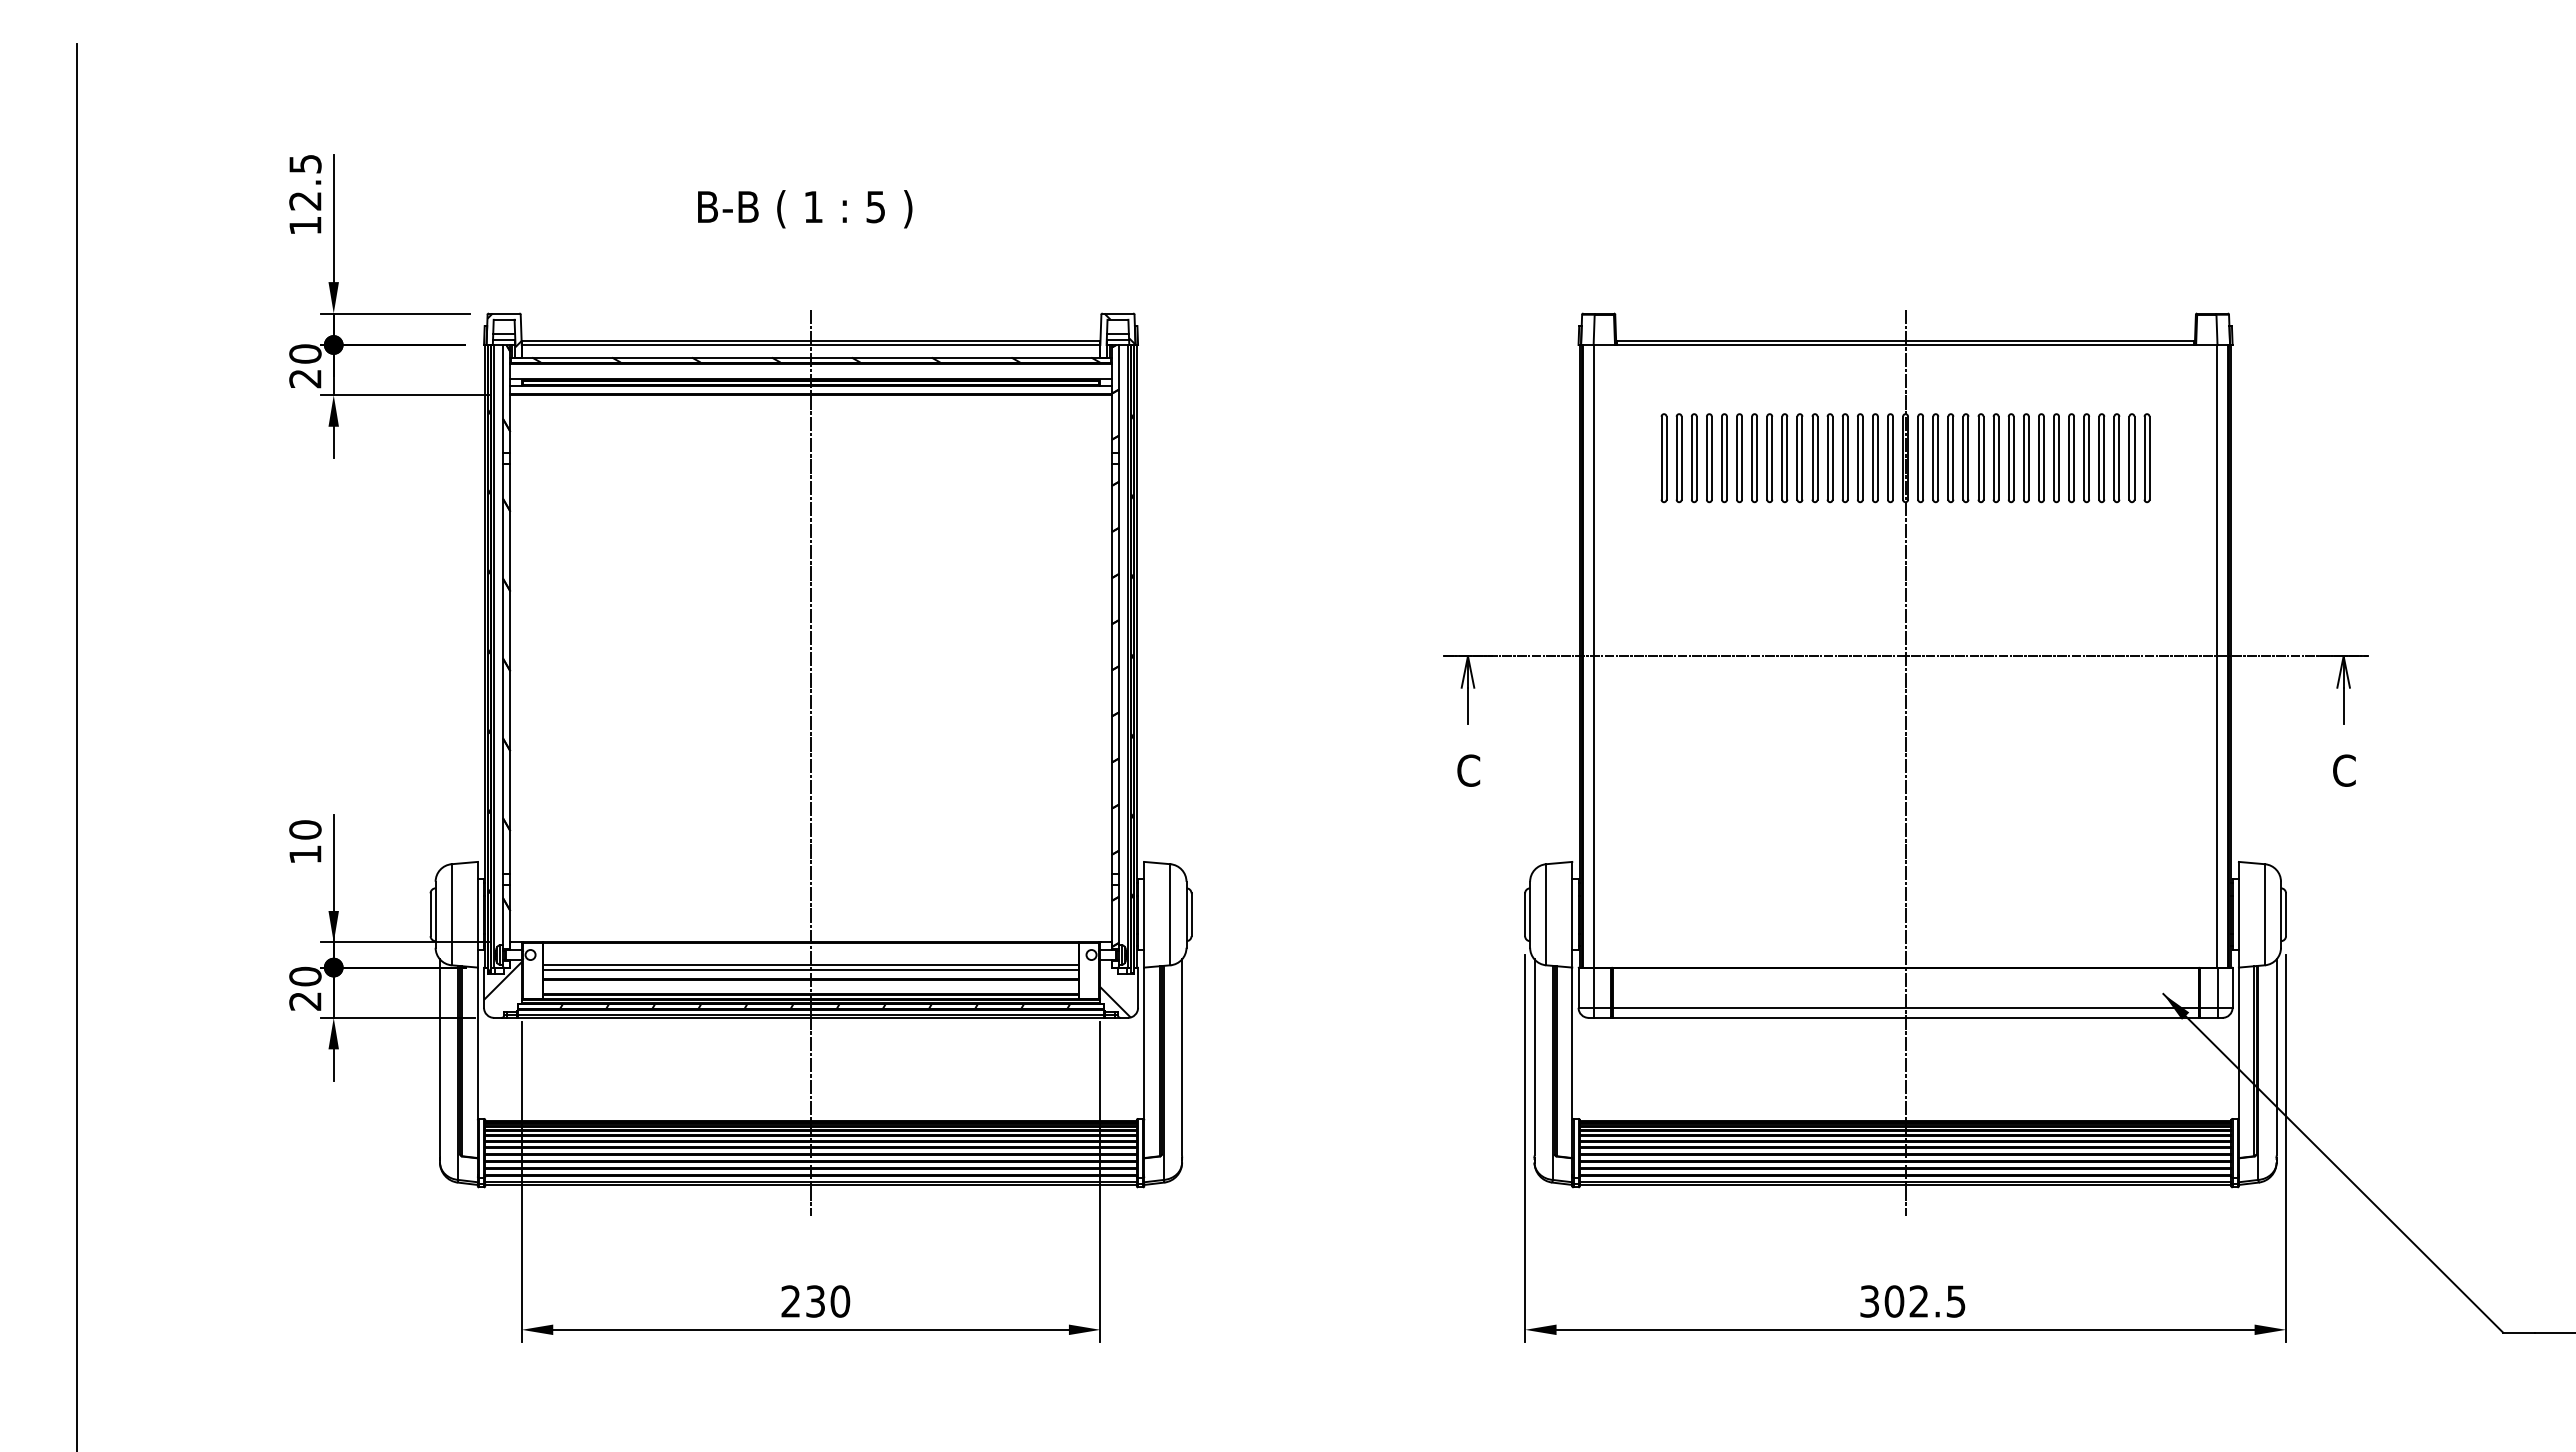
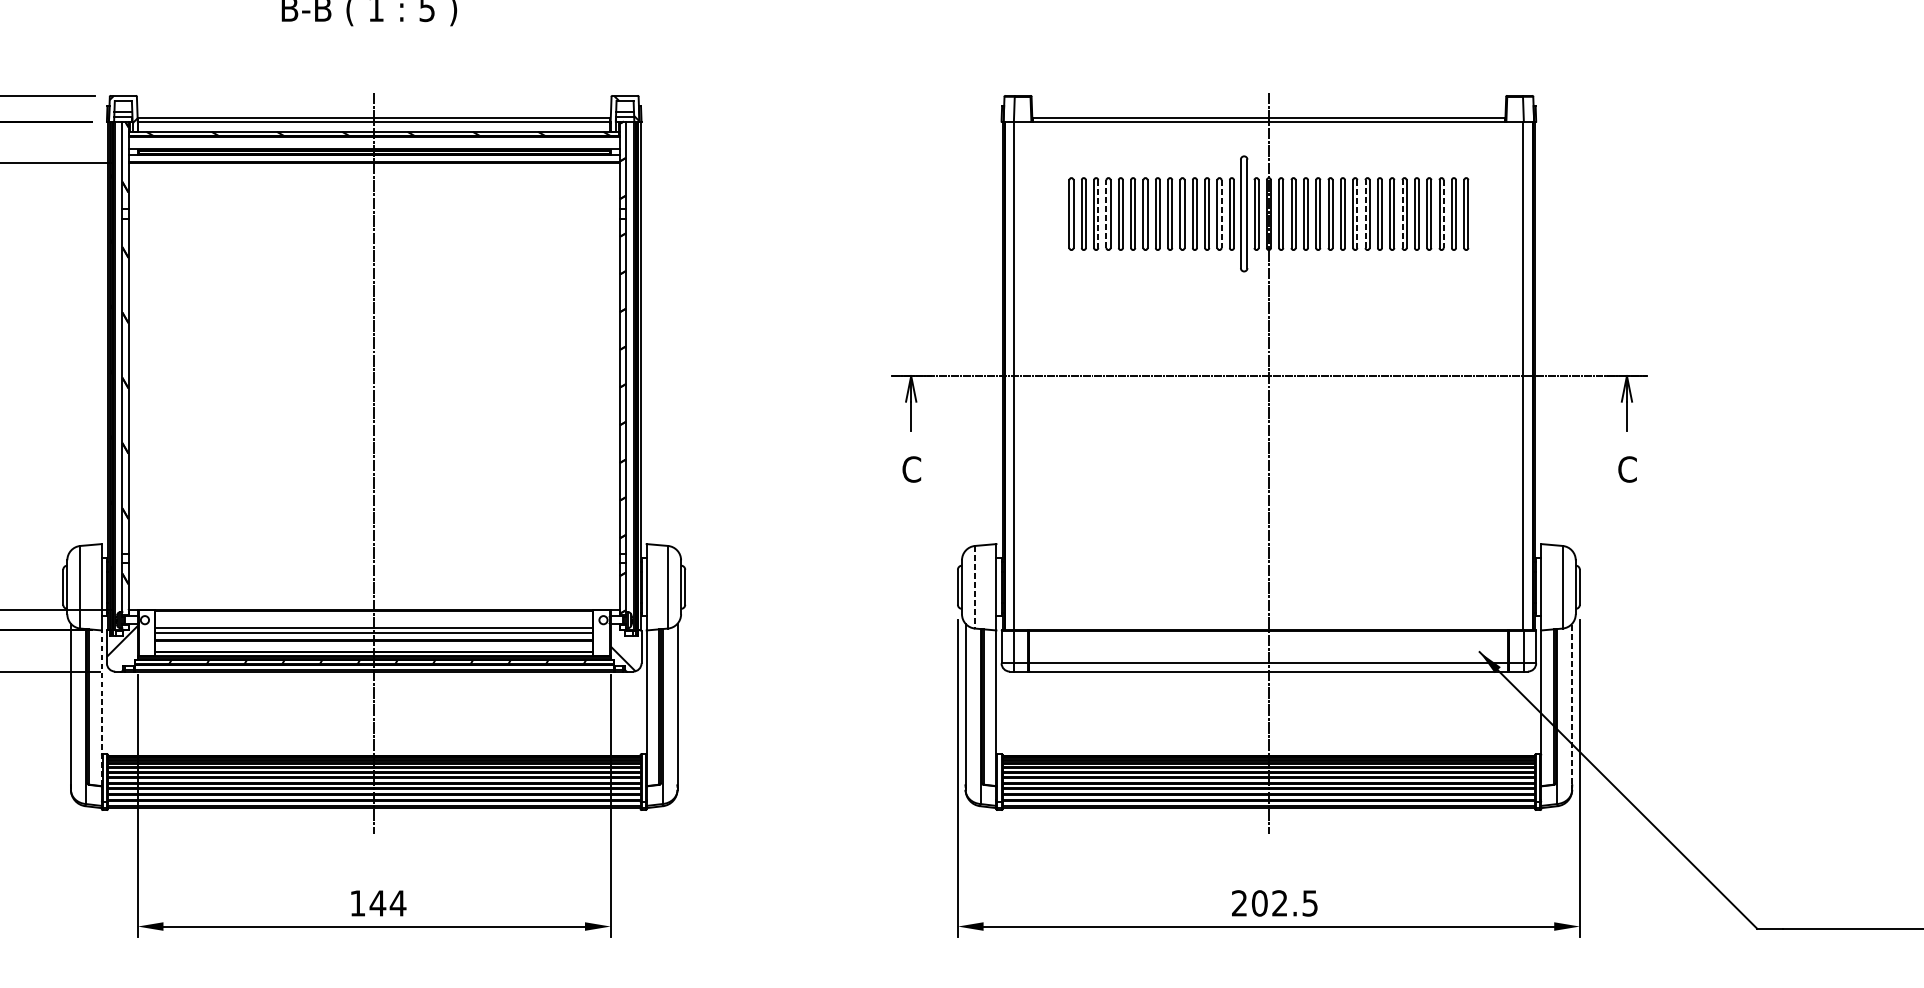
line: (1696, 458) -> (1097, 214), solid -> dashed
line: (1706, 458) -> (1106, 214), solid -> dashed
line: (1847, 458) -> (1221, 214), solid -> dashed
part: (1875, 458) -> (1244, 214), size x1.6
line: (2013, 458) -> (1357, 214), solid -> dashed
line: (2023, 458) -> (1365, 214), solid -> dashed
line: (2069, 458) -> (1402, 214), solid -> dashed
line: (2119, 458) -> (1443, 214), solid -> dashed
line: (1546, 914) -> (975, 587), solid -> dashed
line: (2276, 1056) -> (1572, 703), solid -> dashed
line: (477, 1062) -> (101, 708), solid -> dashed
text: (815, 1301) -> (377, 903), 230 -> 144
text: (1869, 1301) -> (1239, 903), 302.5 -> 202.5

